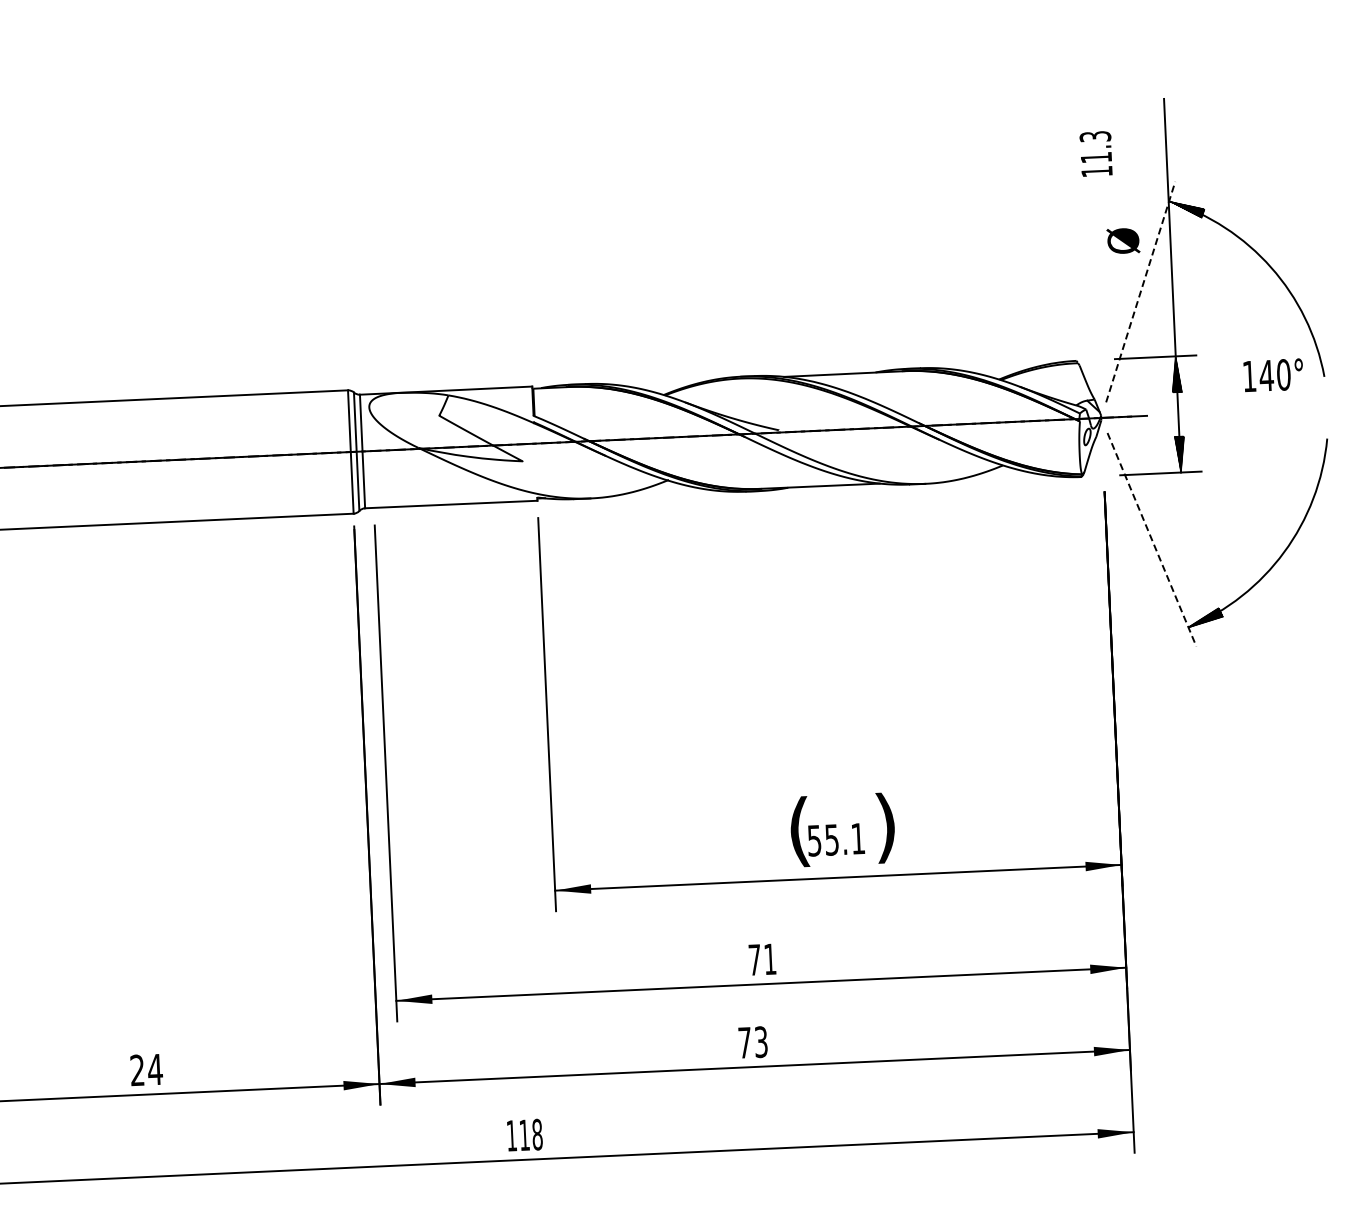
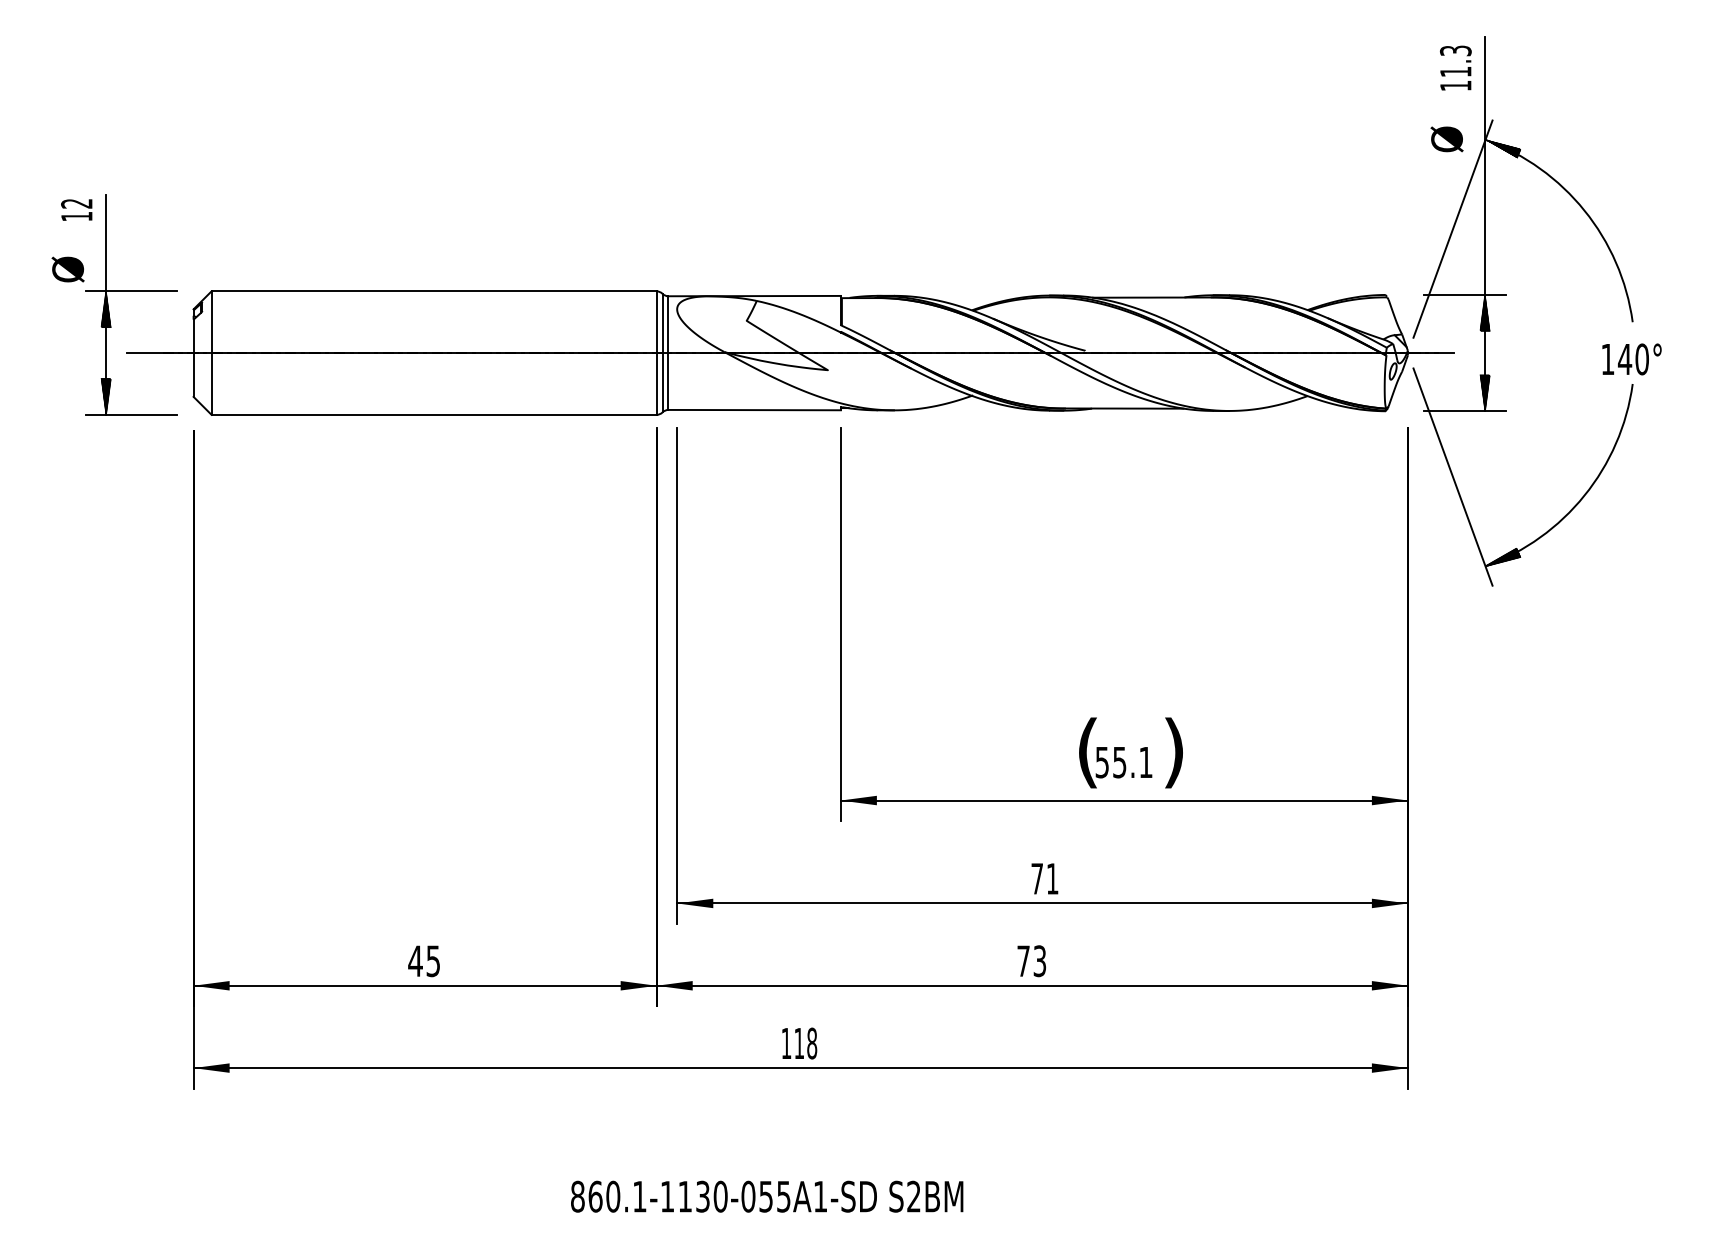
text: (1095, 153) -> (1455, 67), moved
text: (1122, 241) -> (1446, 139), moved
line: (1141, 292) -> (1453, 229), dashed -> solid
text: (1273, 375) -> (1631, 359), moved
line: (1152, 540) -> (1453, 477), dashed -> solid
text: (146, 1070) -> (424, 961), 24 -> 45

